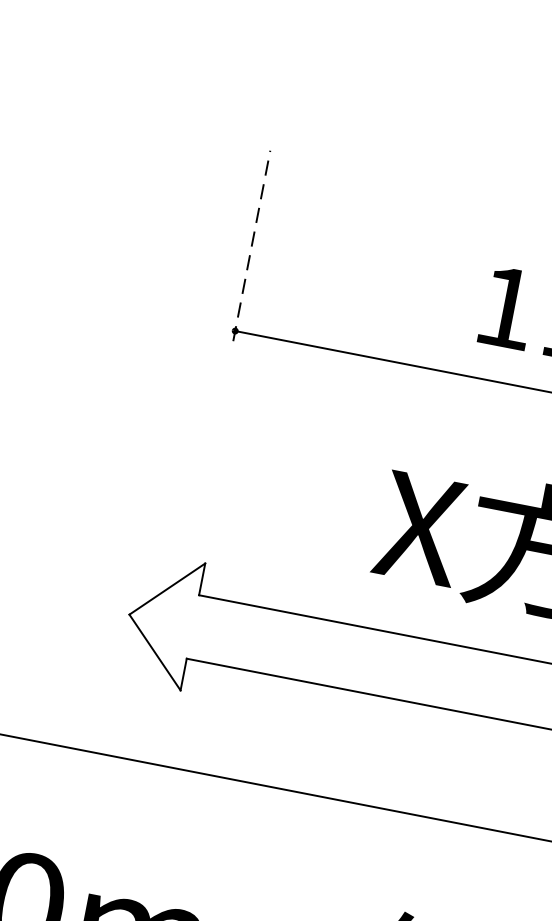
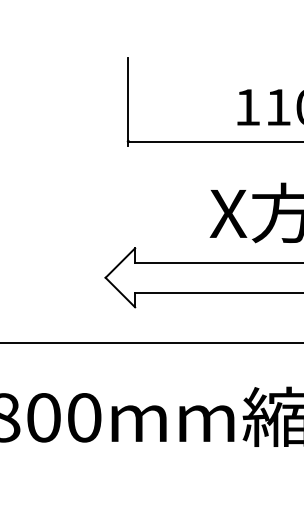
line: (252, 245) -> (128, 101), dashed -> solid

